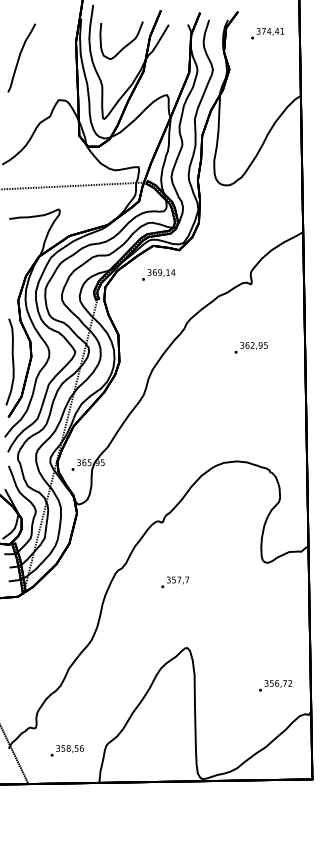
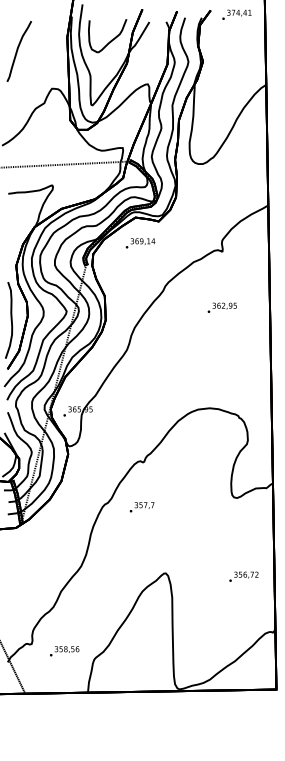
text: (267, 33) -> (236, 14), moved
text: (174, 582) -> (141, 507), moved
text: (275, 685) -> (243, 576), moved
text: (67, 751) -> (64, 651), moved

